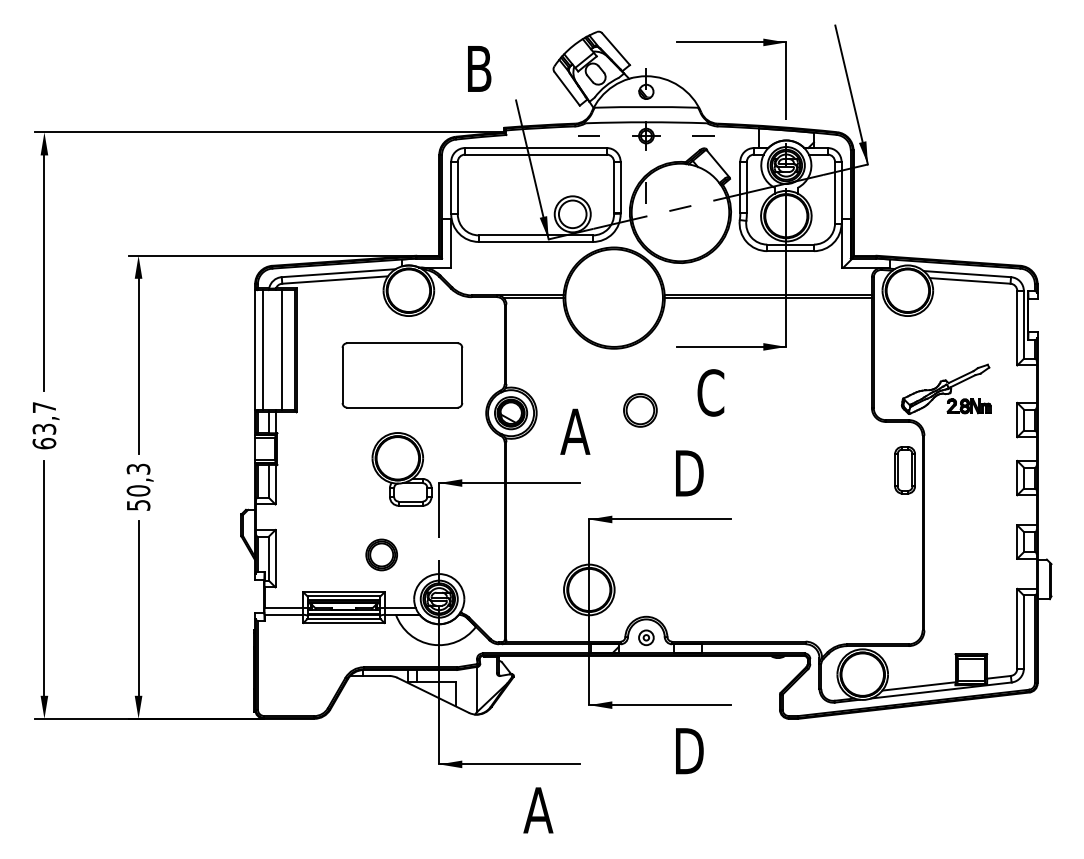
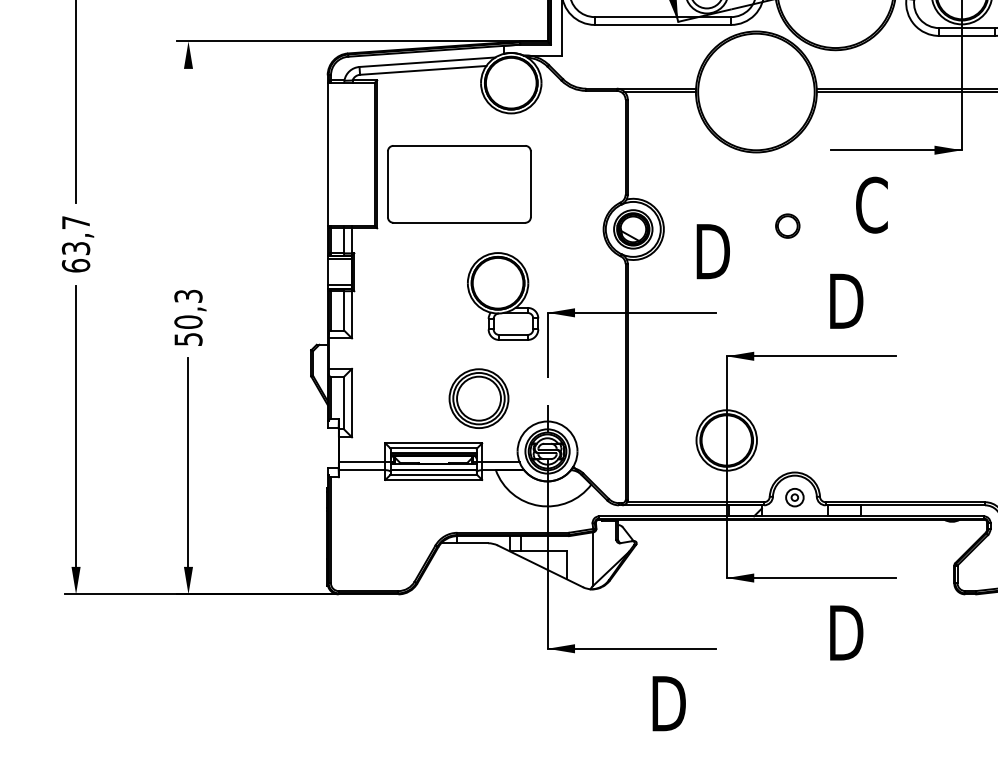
line: (262, 350) -> (336, 154), removed
line: (282, 350) -> (360, 154), removed
line: (138, 365) -> (188, 172), removed
part: (402, 375) -> (459, 184), moved
part: (640, 410) -> (787, 226), size x0.6
text: (576, 431) -> (711, 251), A -> D
part: (381, 554) -> (478, 398), size x1.6
text: (539, 810) -> (667, 703), A -> D

